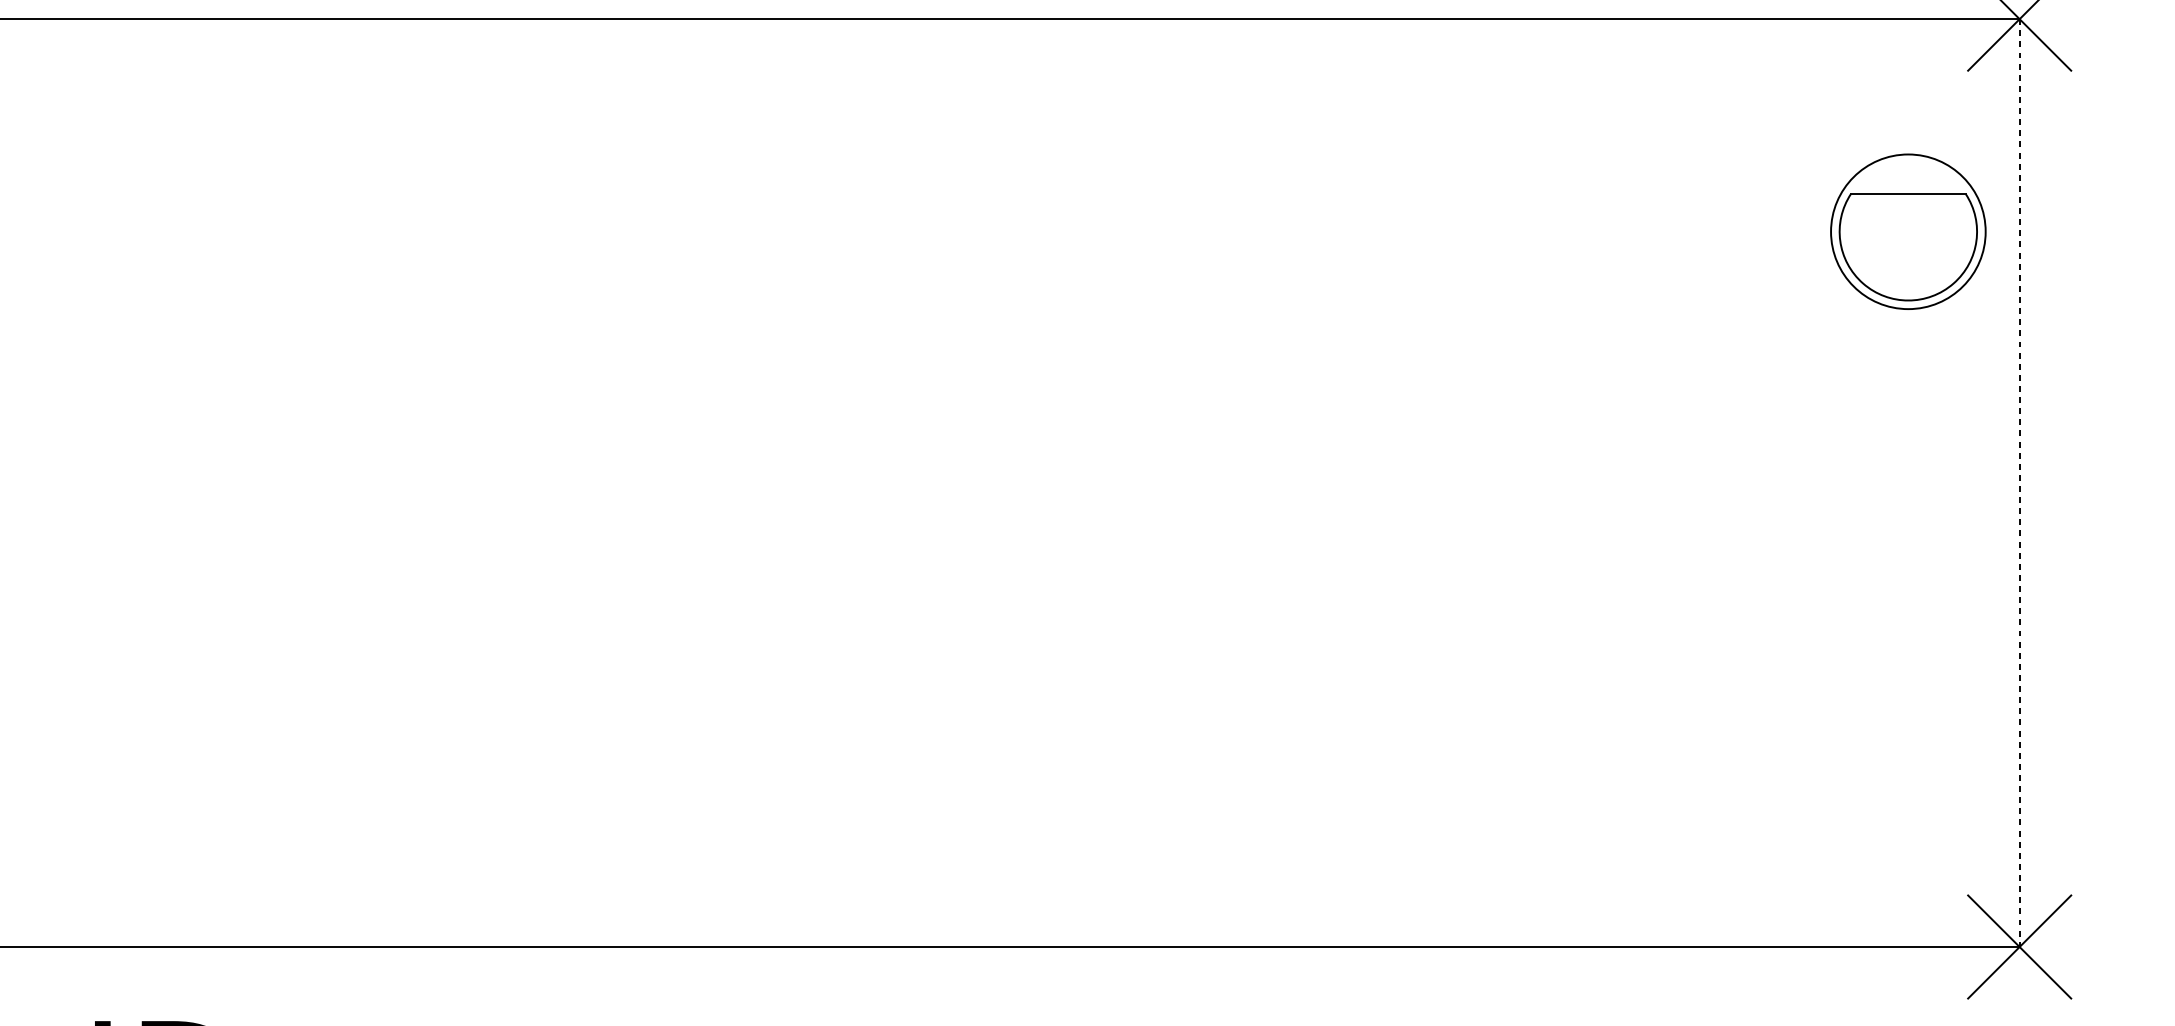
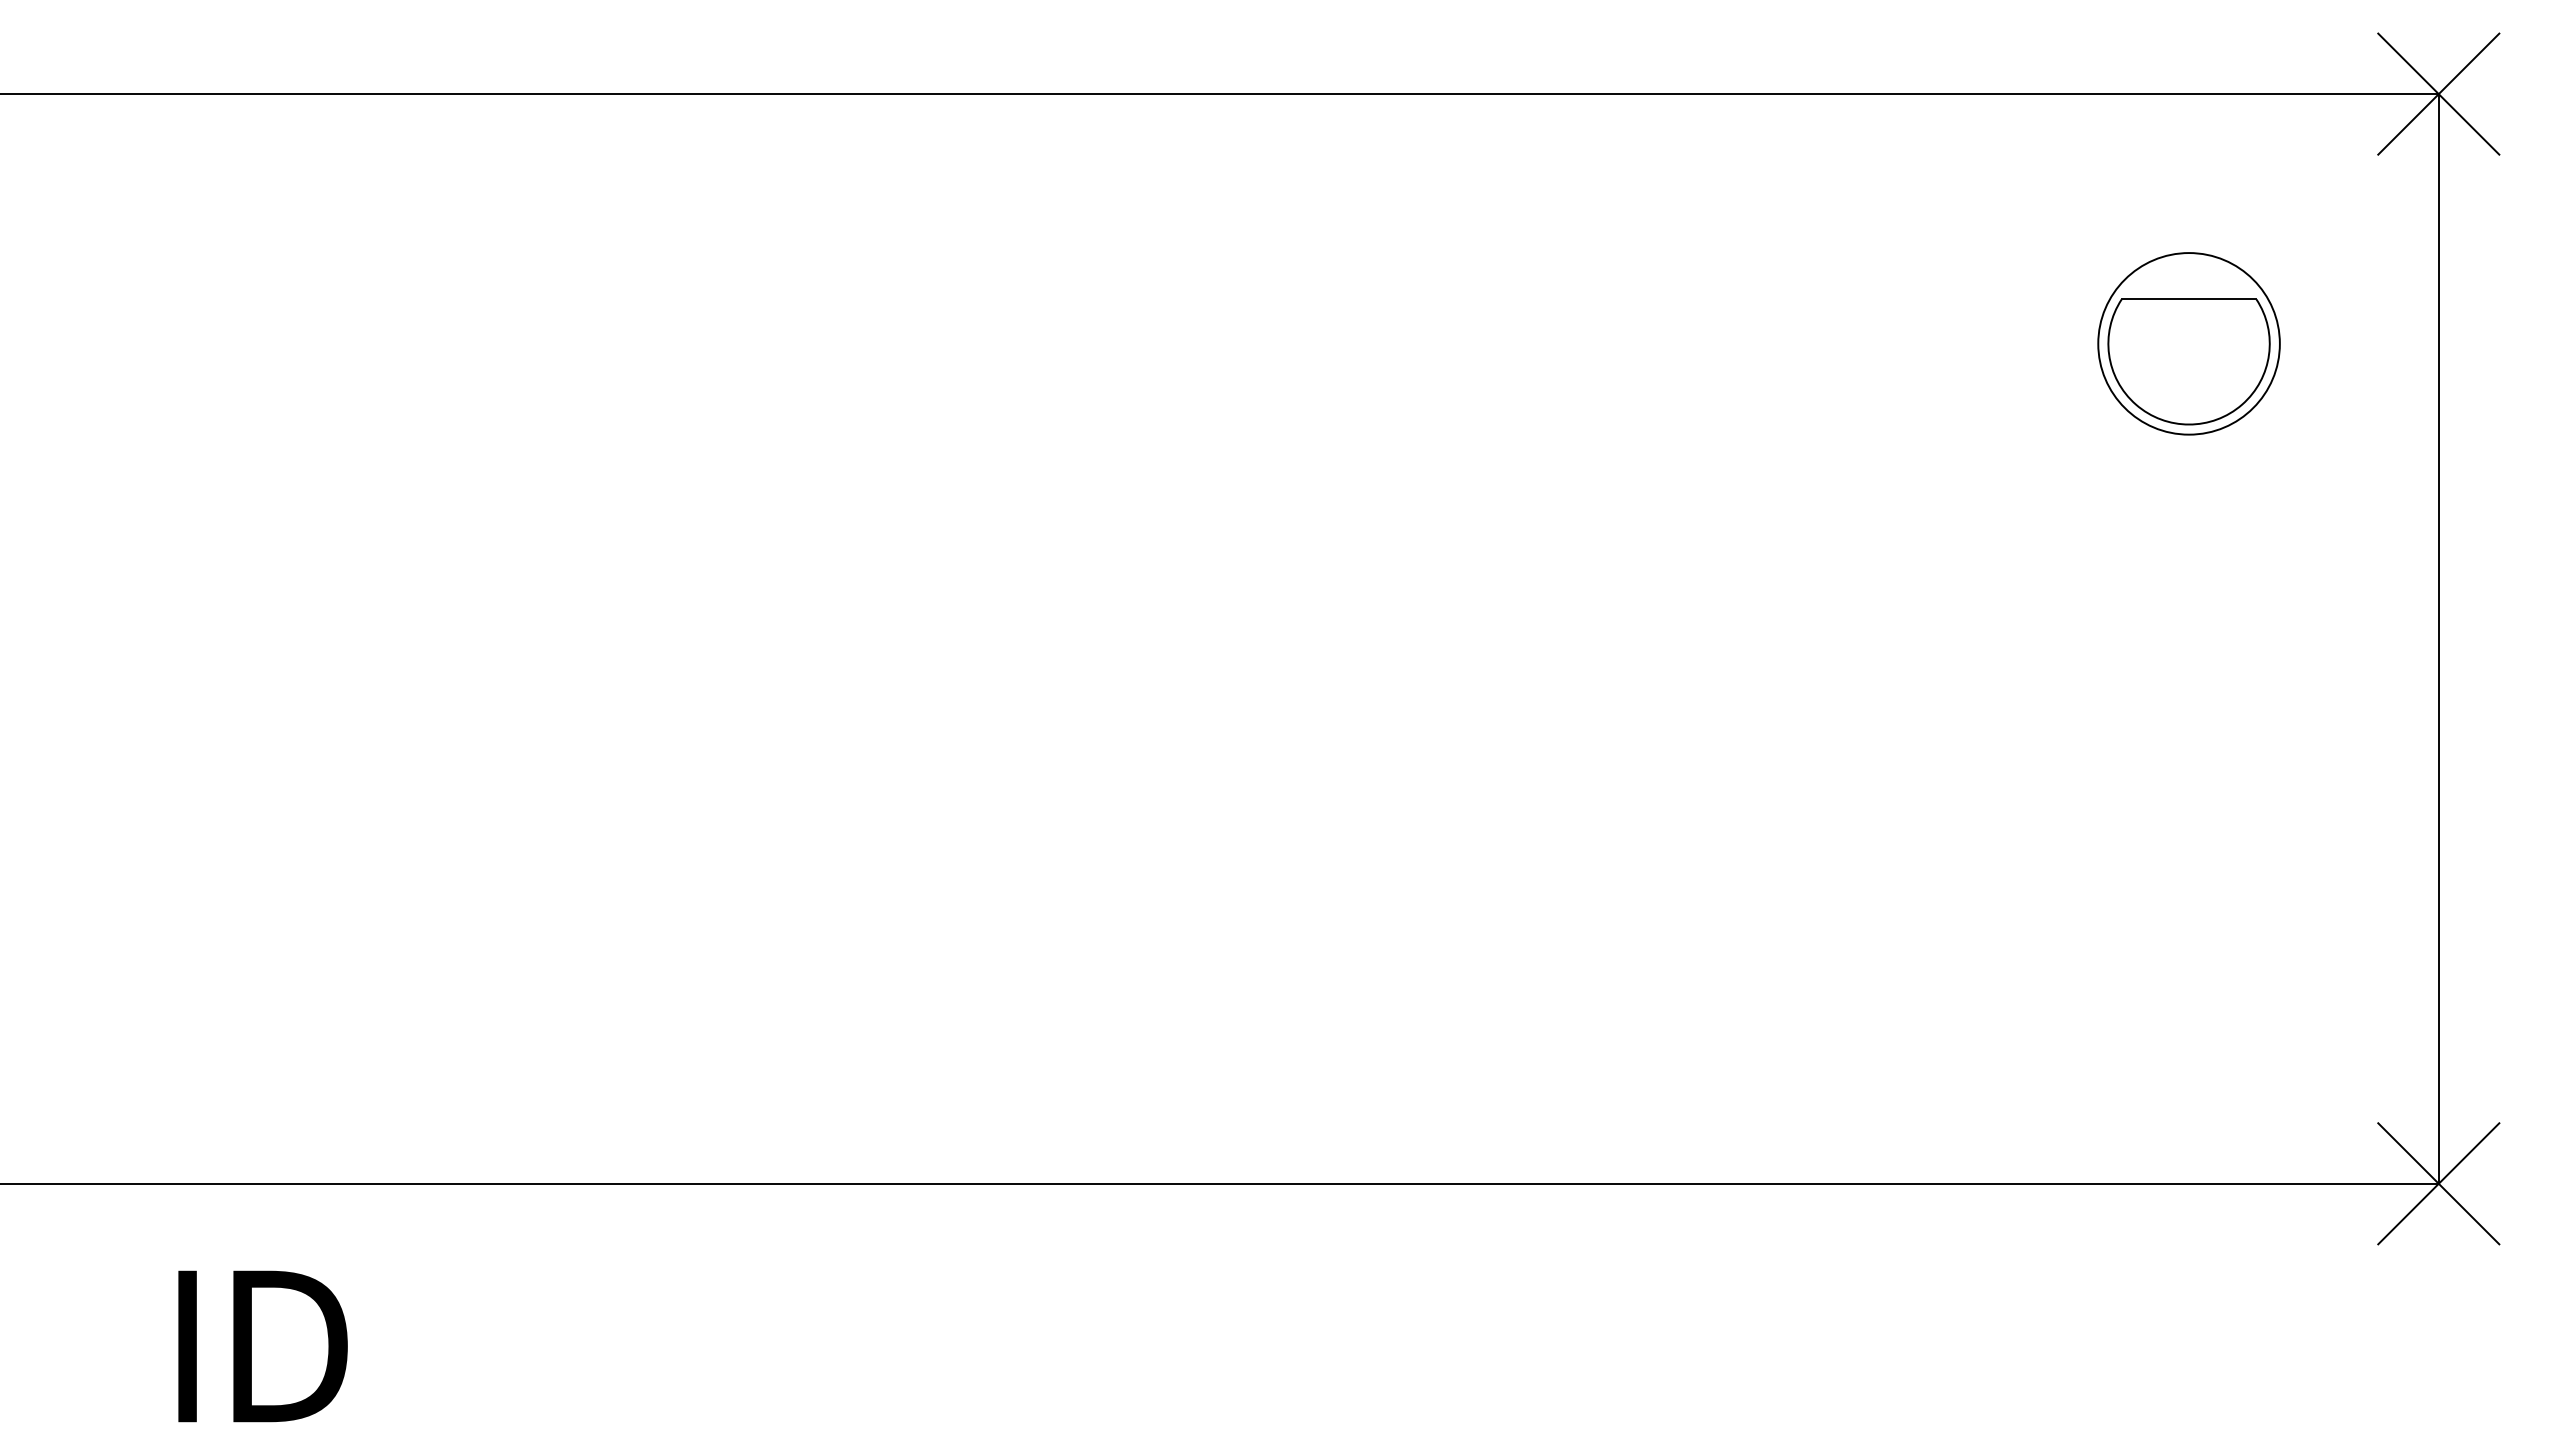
part: (1907, 231) -> (2188, 343), moved
line: (2019, 482) -> (2438, 638), dashed -> solid

